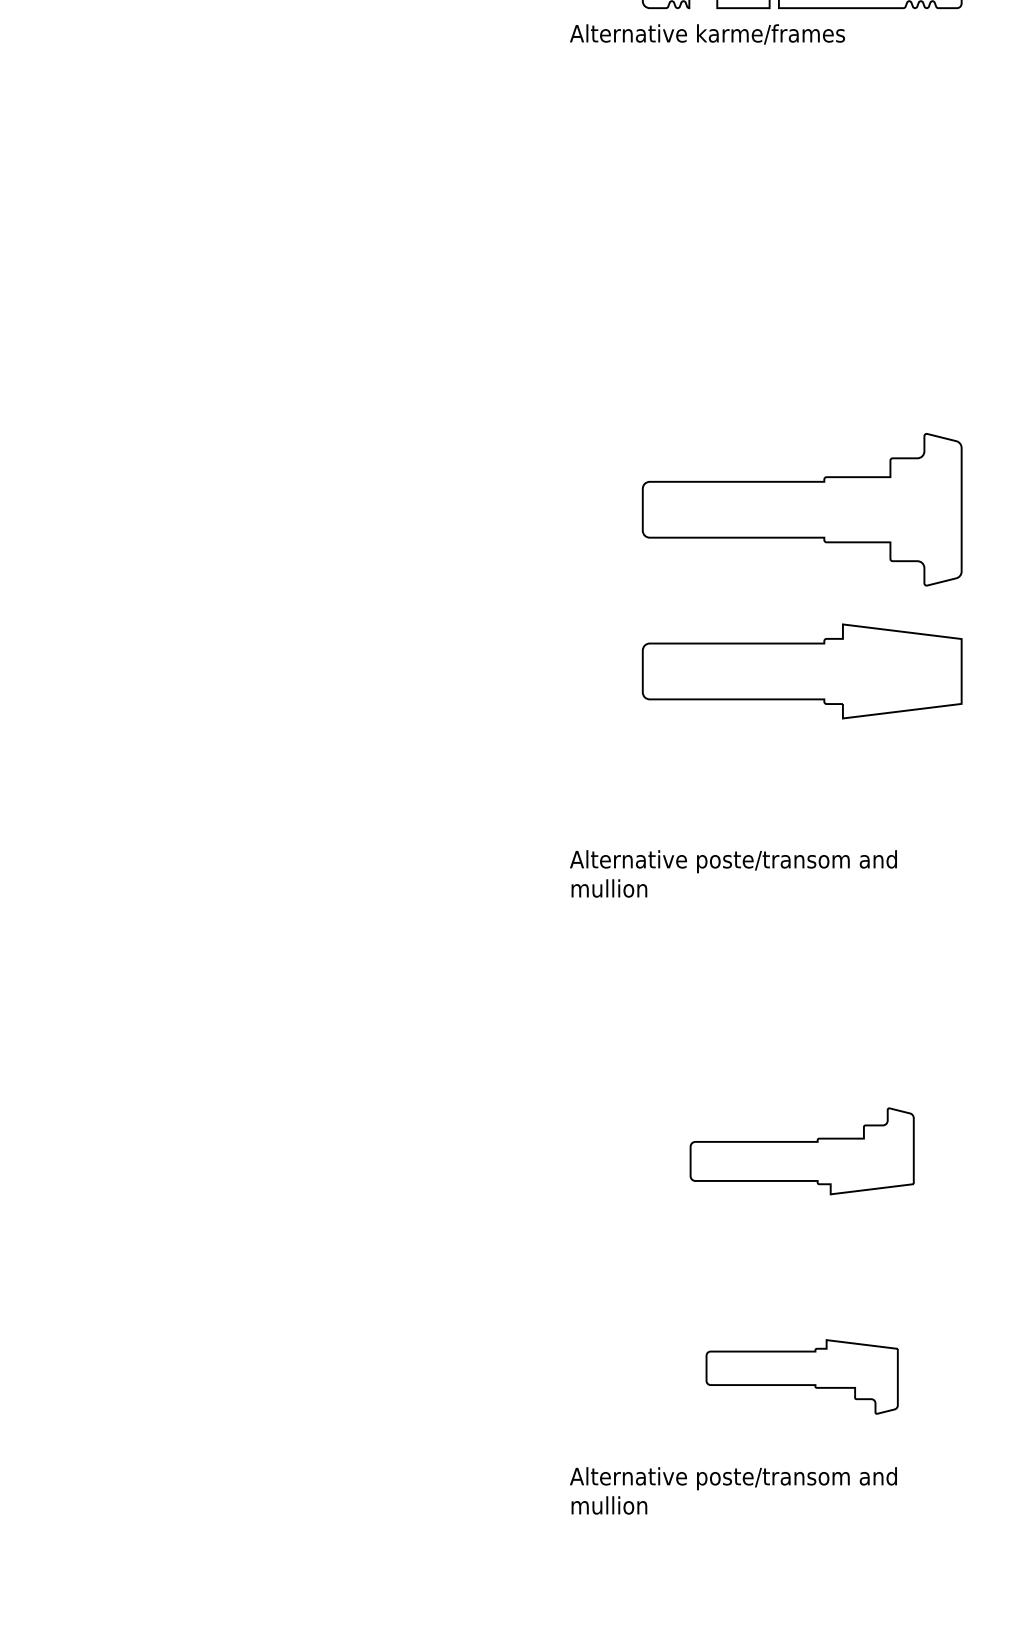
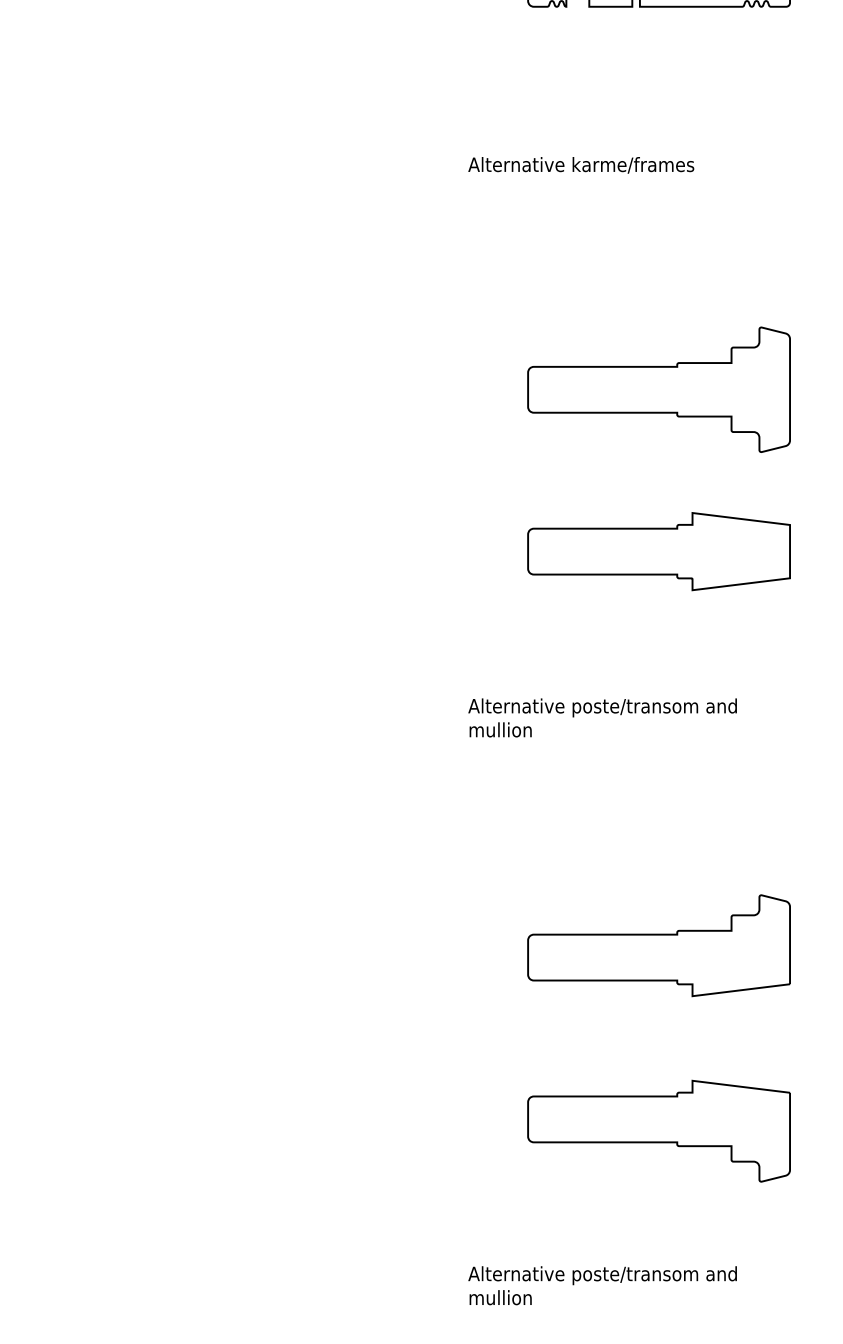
text: (707, 34) -> (581, 165), moved
part: (801, 509) -> (658, 389), moved
part: (801, 1150) -> (658, 945), size x1.43
part: (801, 1376) -> (658, 1130), size x1.67
text: (733, 1490) -> (602, 1285), moved

